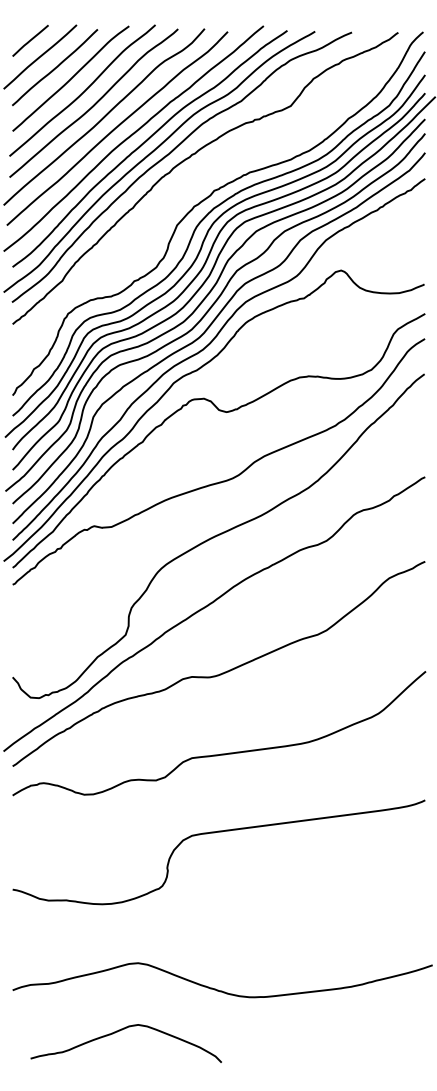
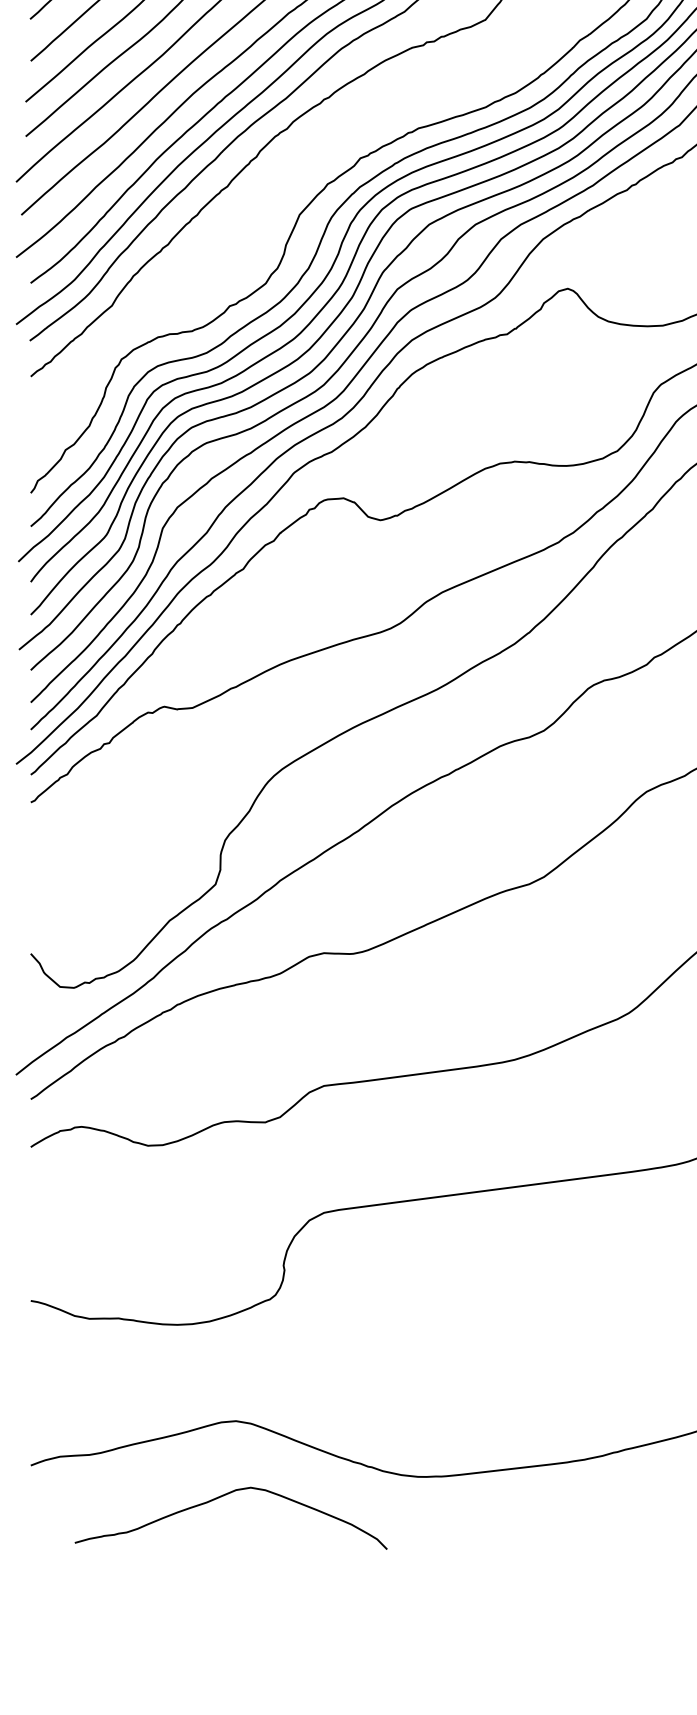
curve: (122, 1030) -> (225, 1496), moved

